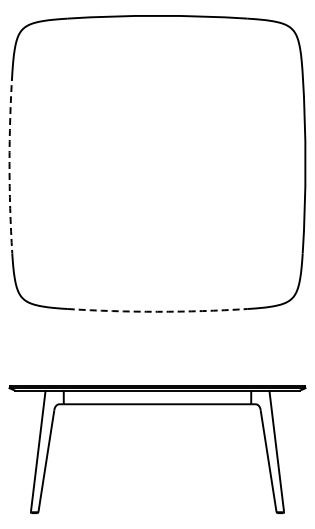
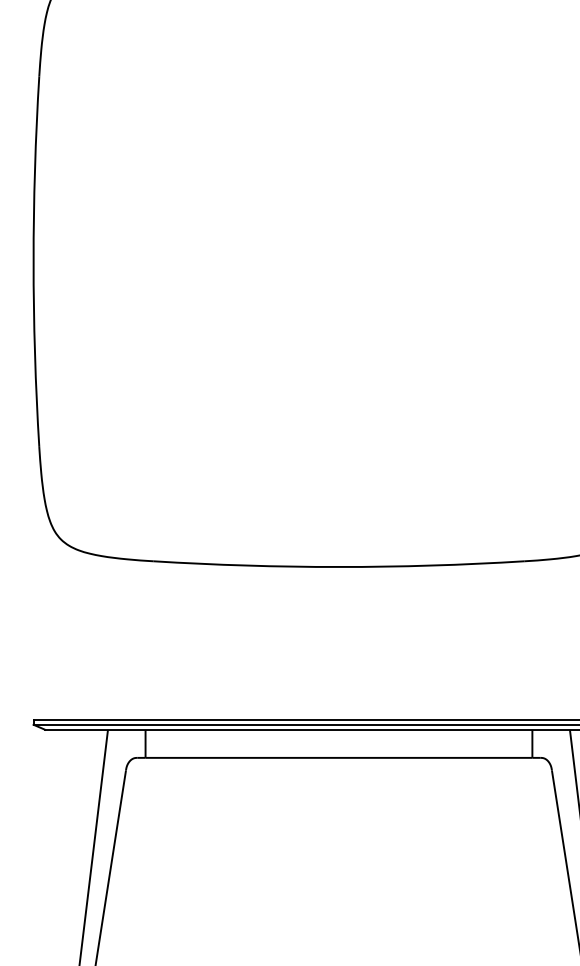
arc: (9, 163) -> (33, 260), dashed -> solid
arc: (157, 311) -> (338, 566), dashed -> solid

